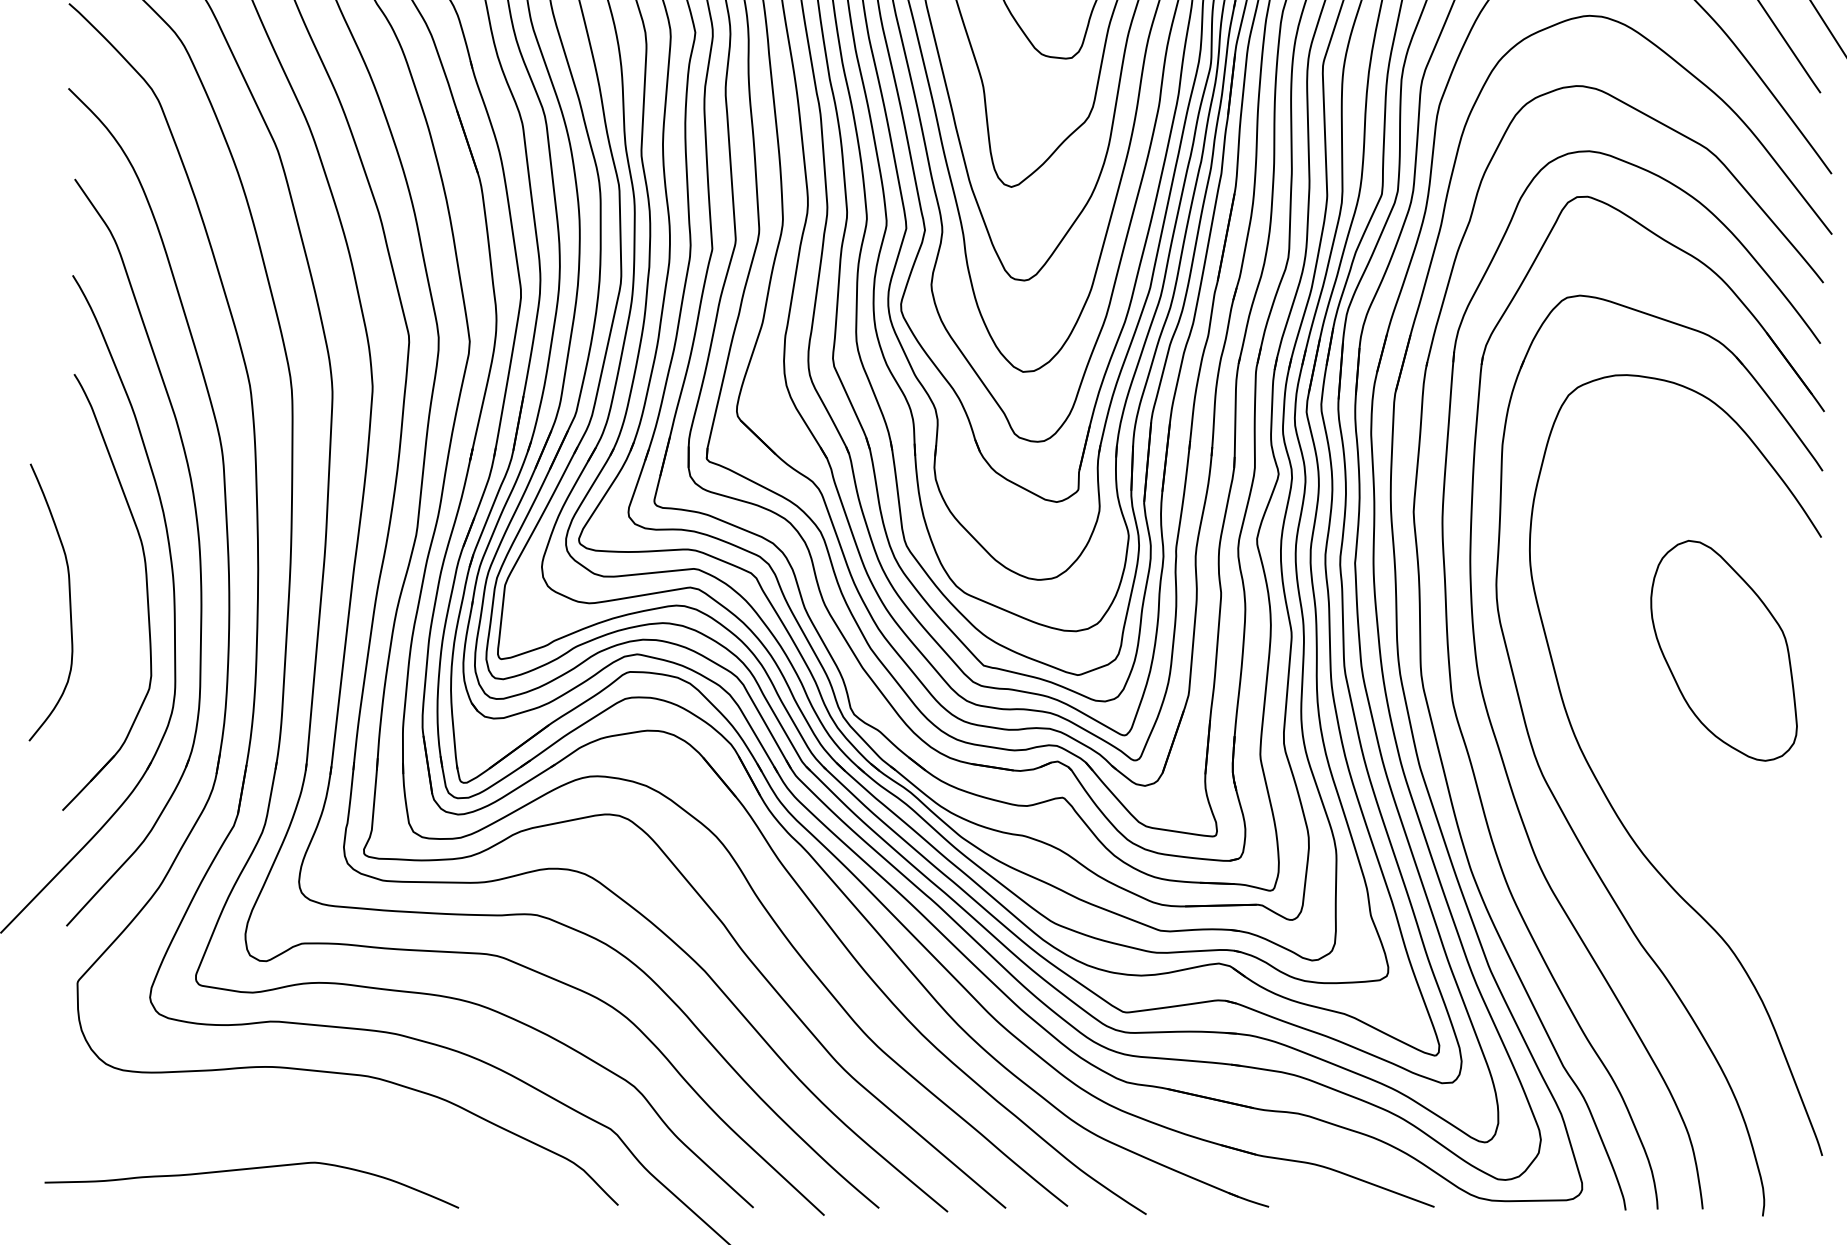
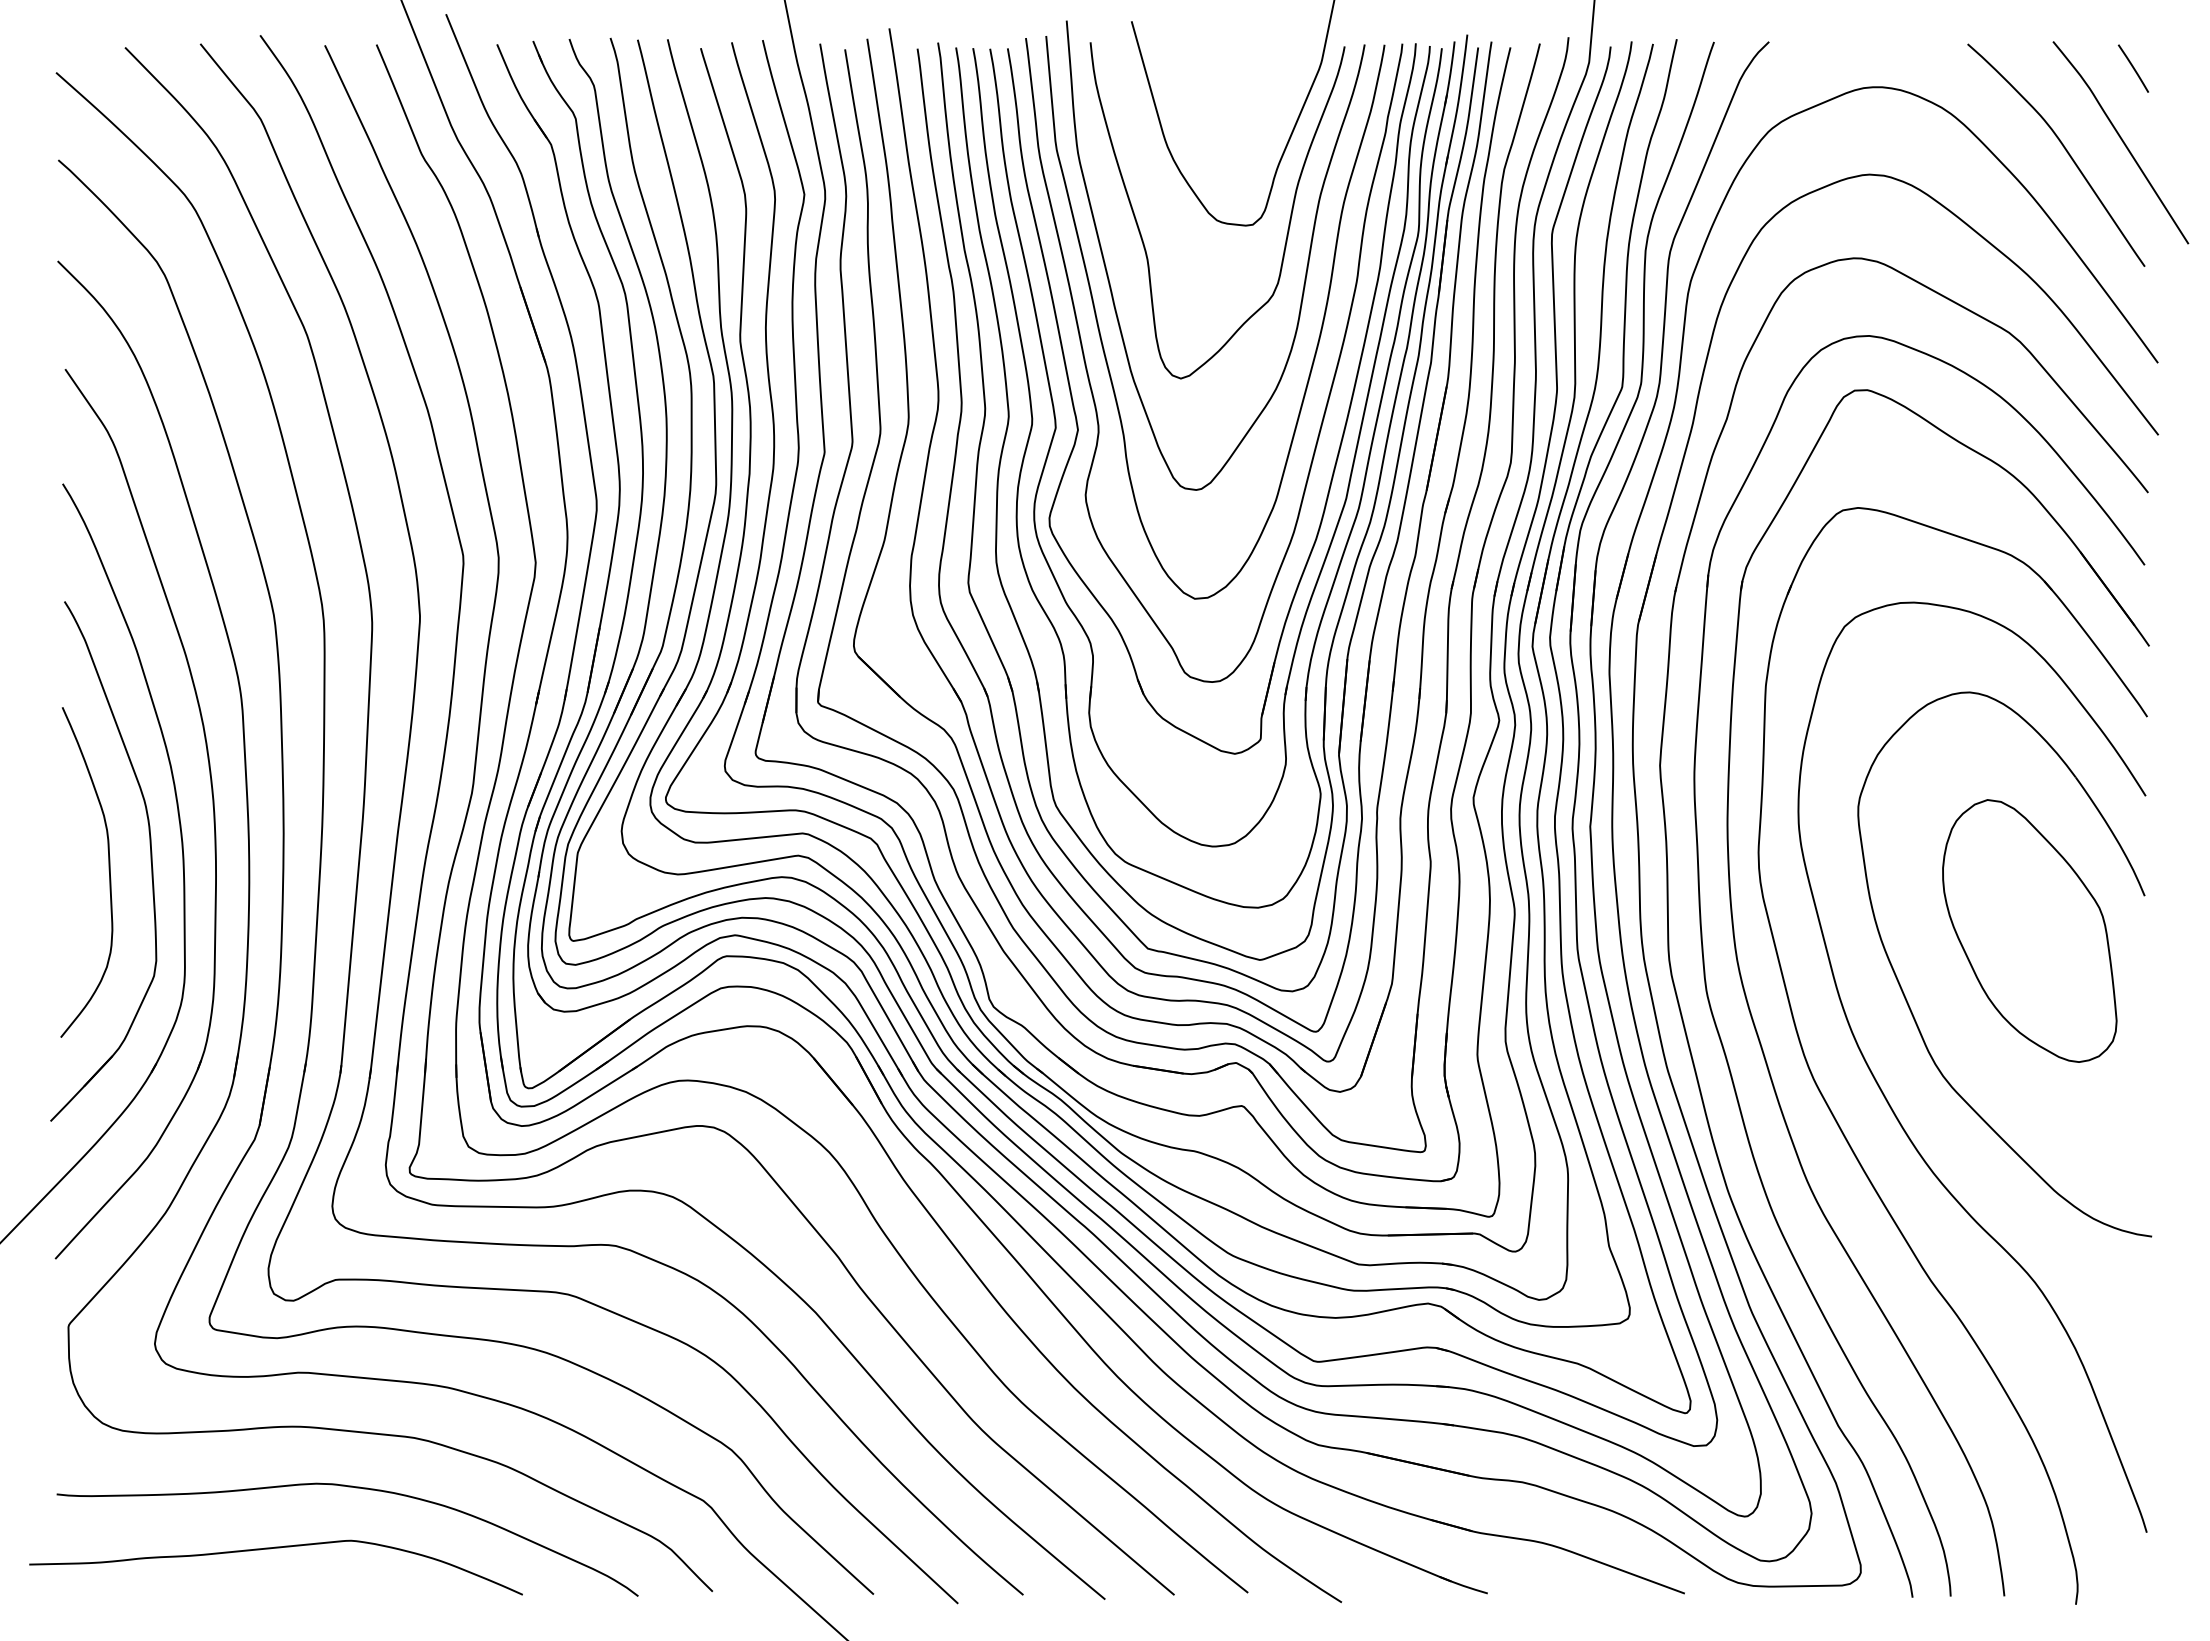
curve: (69, 600) -> (108, 870), moved
part: (1623, 712) -> (1909, 1004), added
curve: (318, 1118) -> (355, 1488), added

